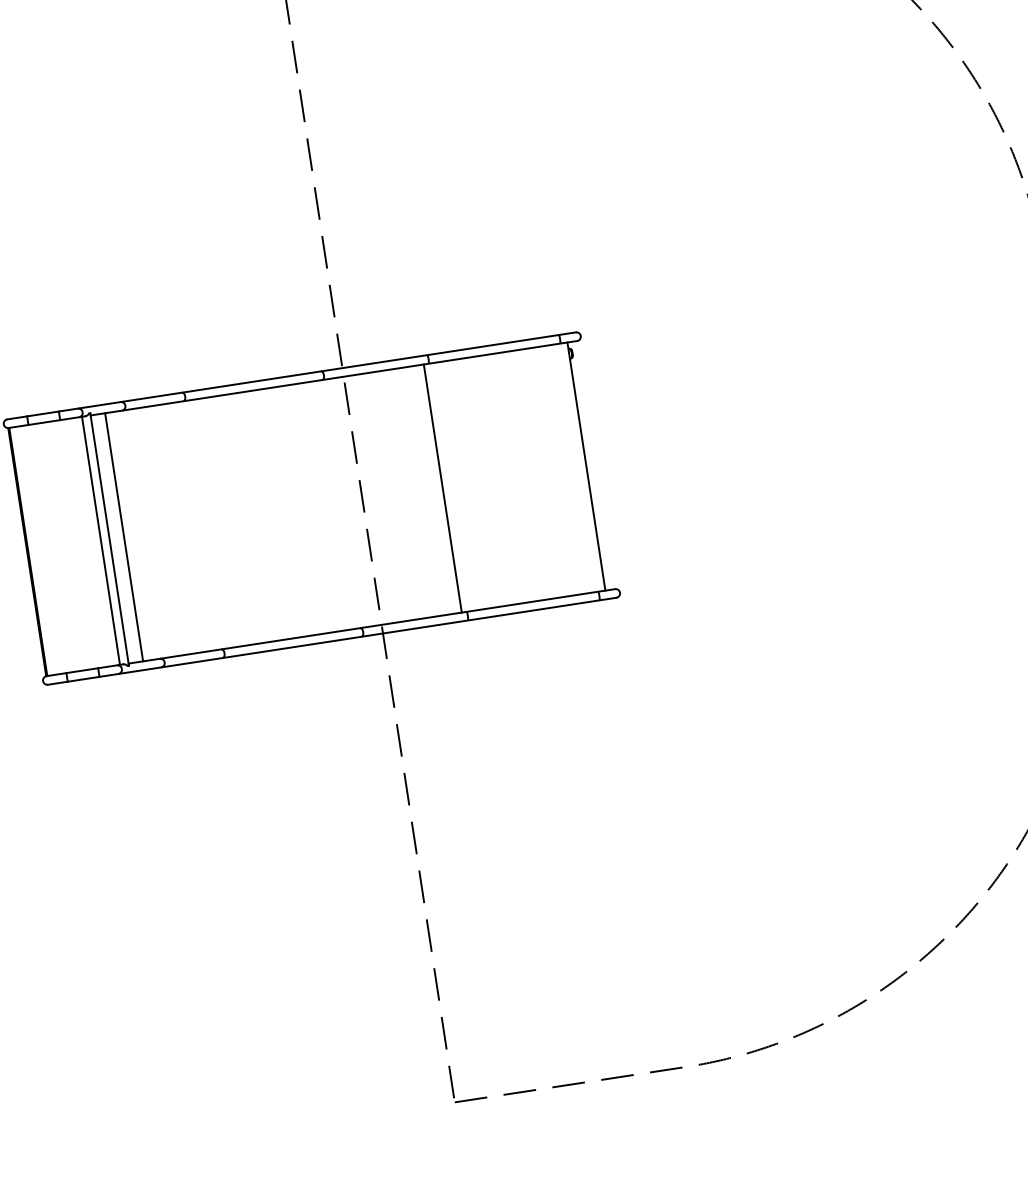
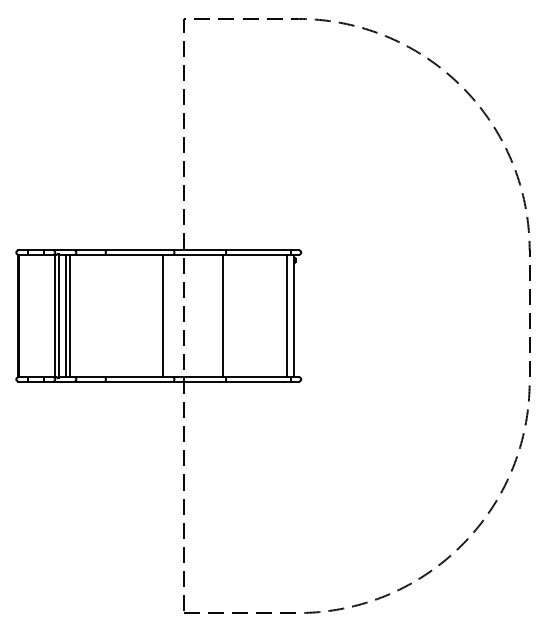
line: (572, 467) -> (287, 315), added
line: (321, 506) -> (163, 315), added
line: (133, 534) -> (70, 315), added

